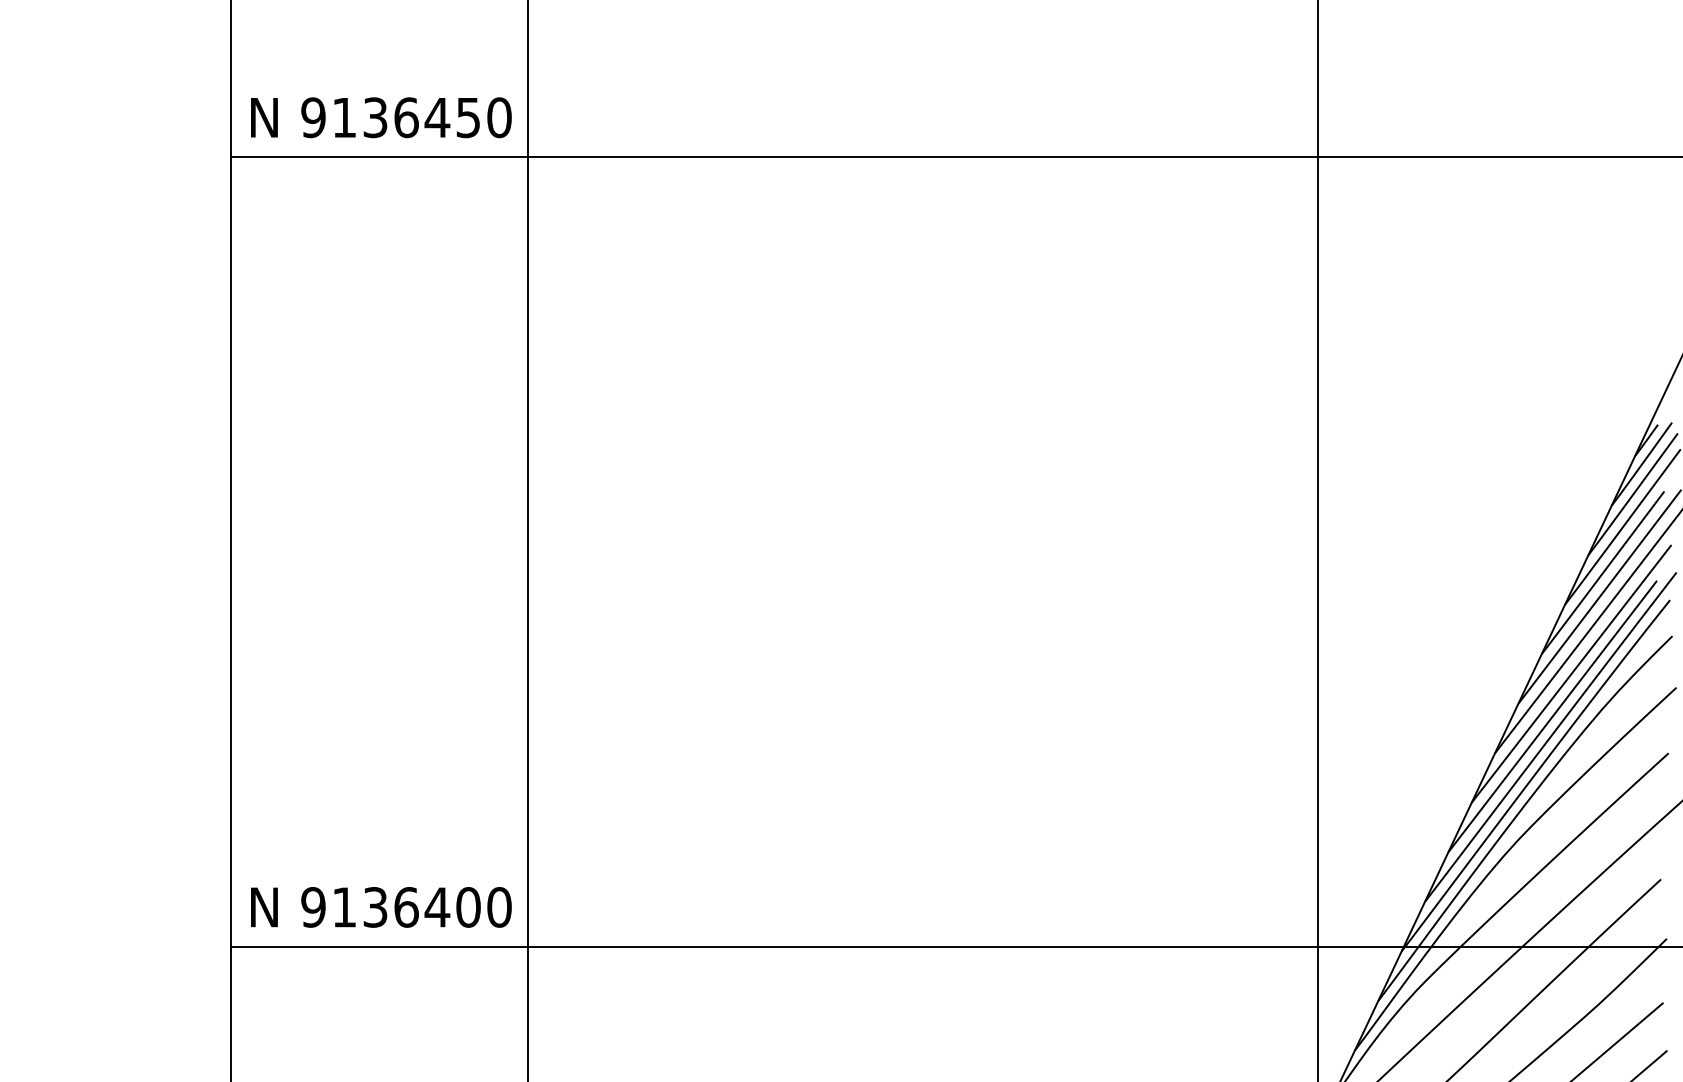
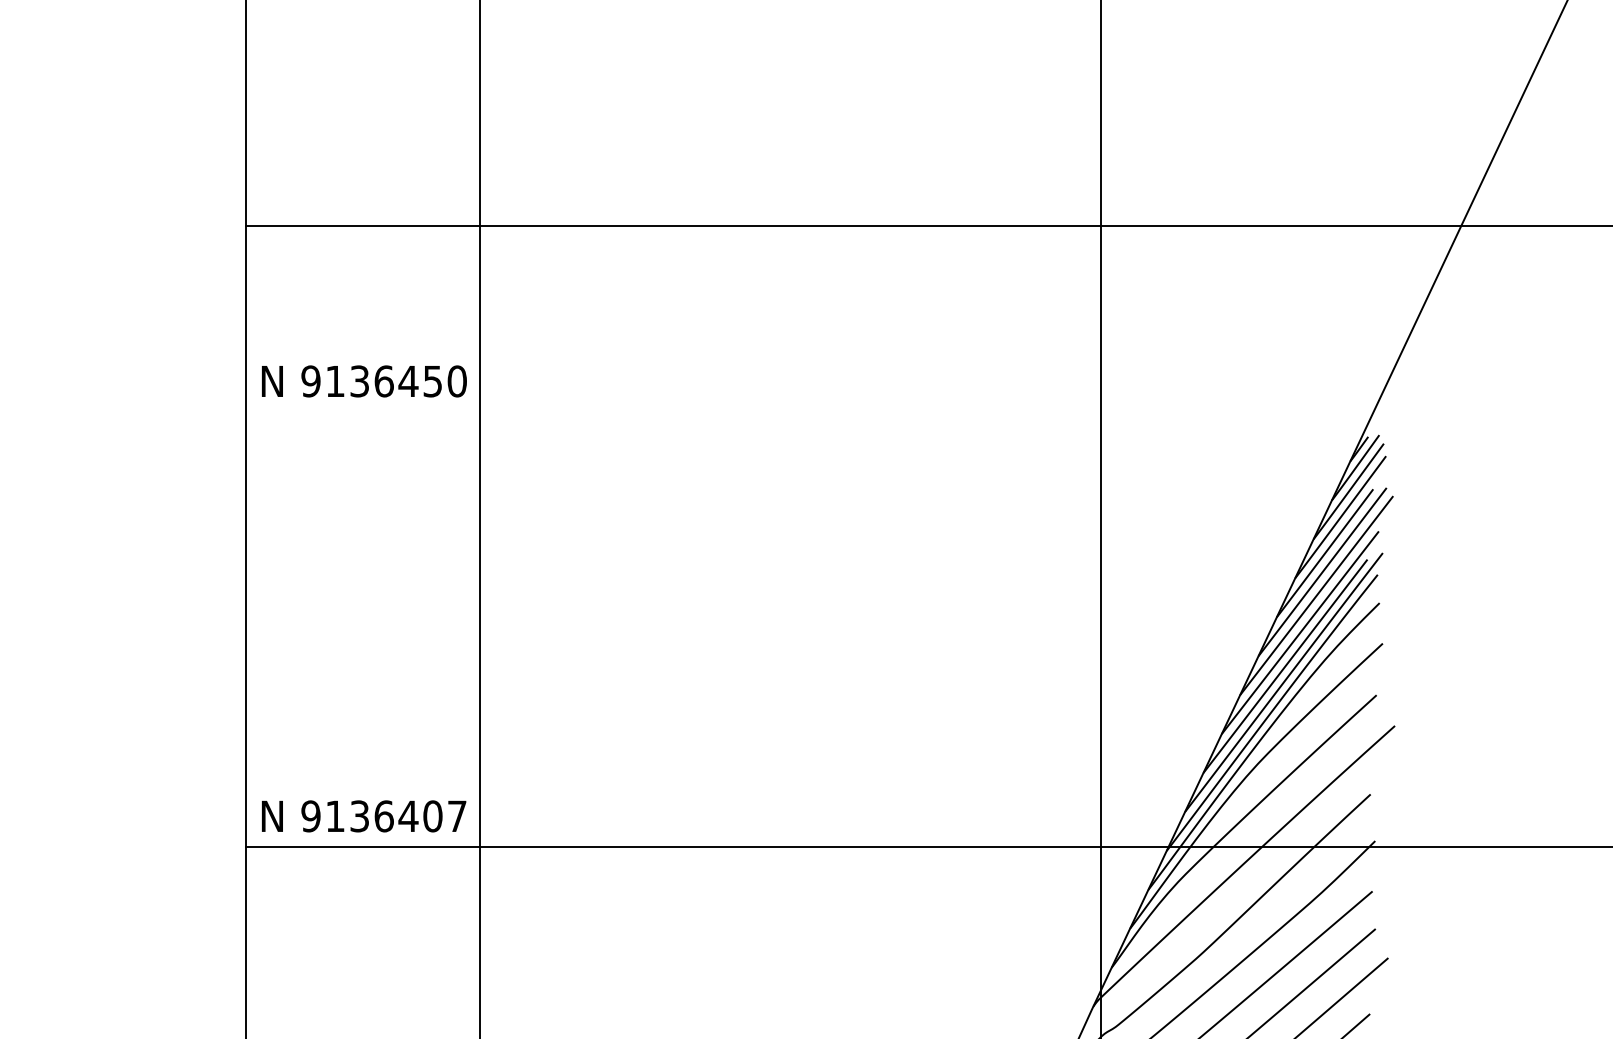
text: (381, 117) -> (364, 381), moved
text: (498, 907) -> (456, 816), 9136400 -> 9136407

